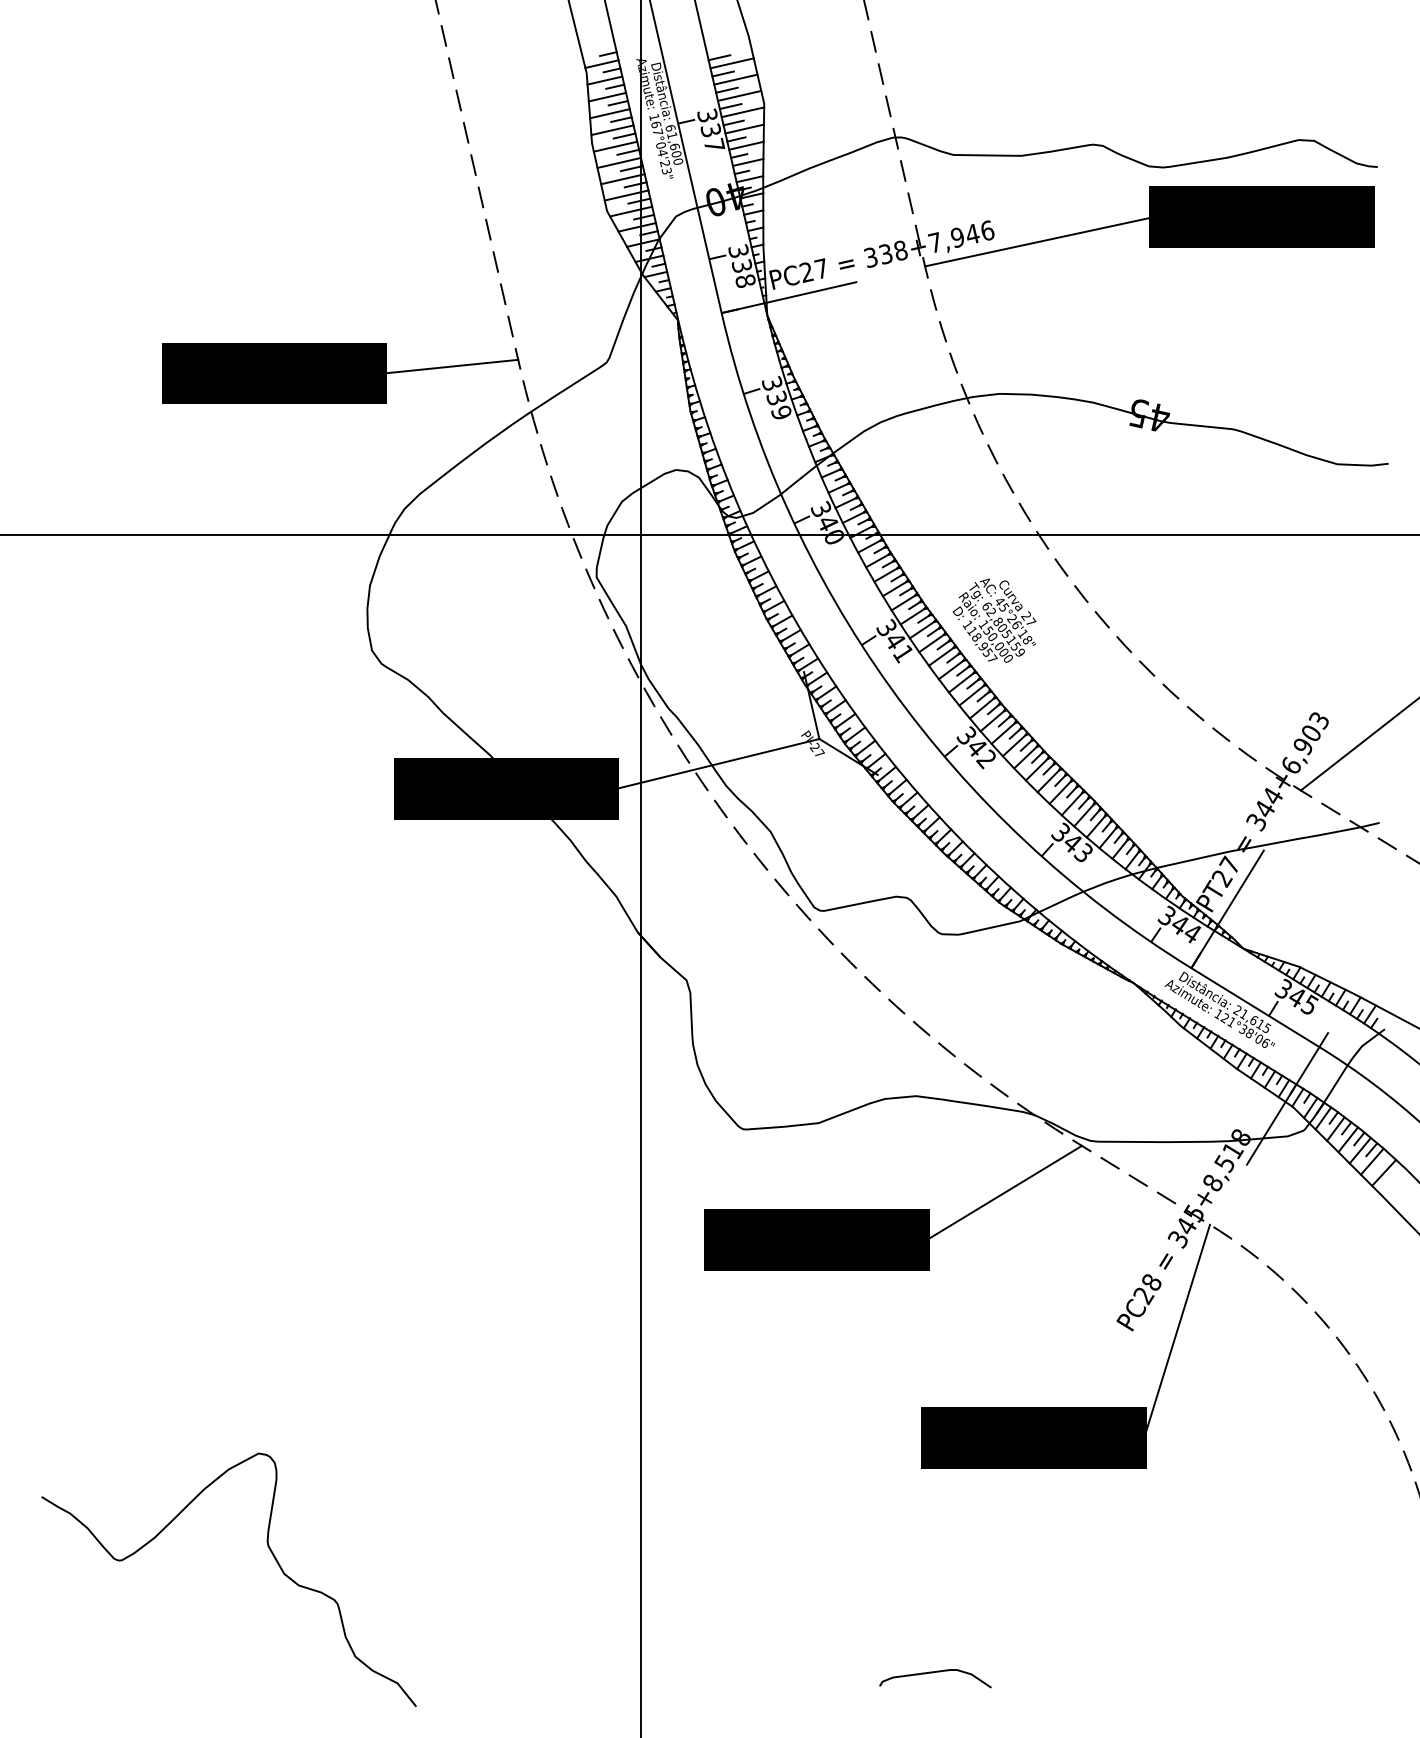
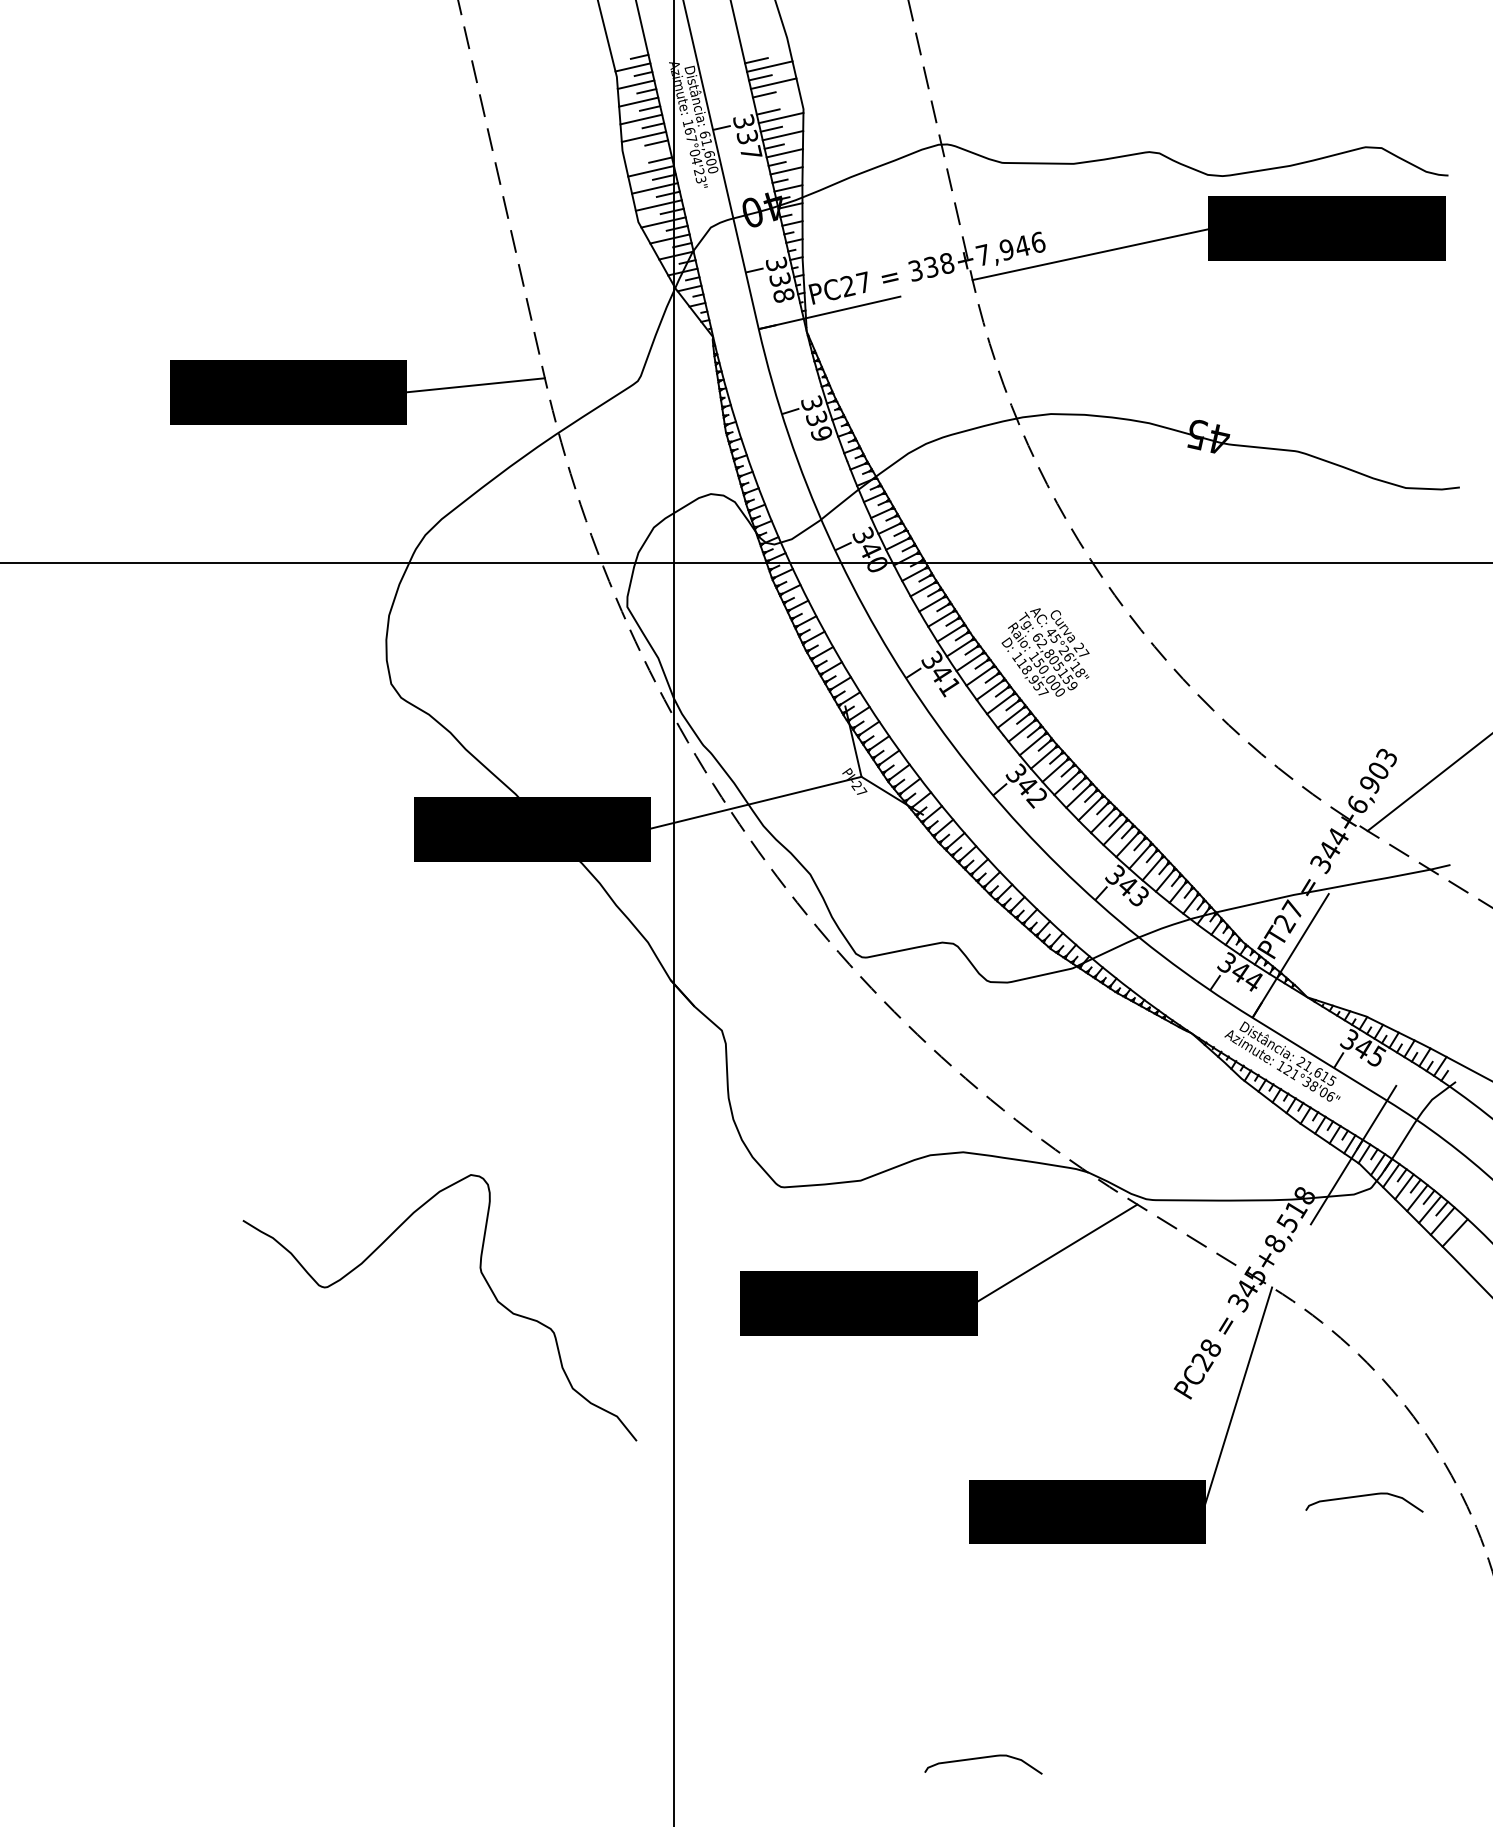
line: (739, 95) -> (777, 100), removed
line: (615, 146) -> (647, 154), removed
curve: (1297, 1423) -> (1364, 1496), added
curve: (270, 1552) -> (483, 1278), moved

